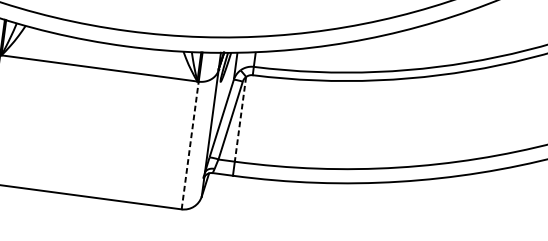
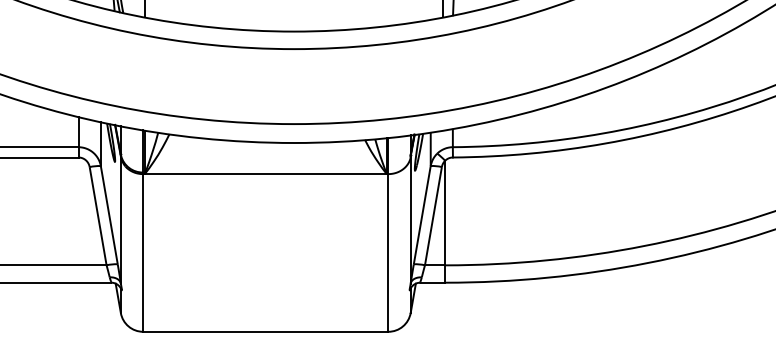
line: (240, 119) -> (445, 213), dashed -> solid
line: (190, 145) -> (388, 252), dashed -> solid

